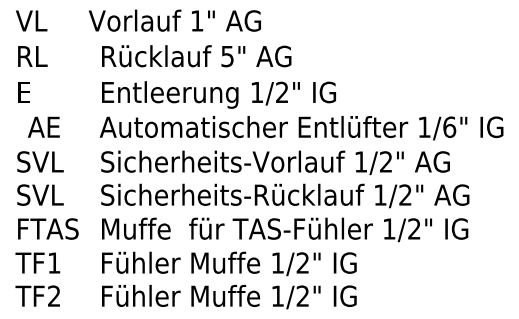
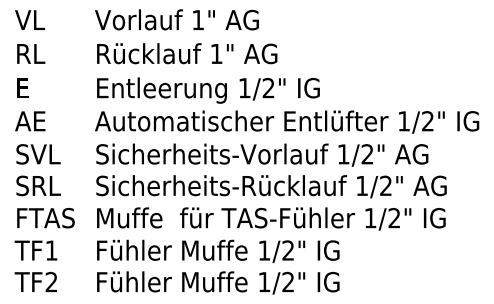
text: (174, 20) -> (176, 19), moved
text: (227, 56) -> (216, 53), 5" -> 1"
text: (43, 126) -> (29, 120), moved
text: (449, 126) -> (427, 120), 1/6" -> 1/2"
text: (47, 194) -> (45, 185), SVL -> SRL

